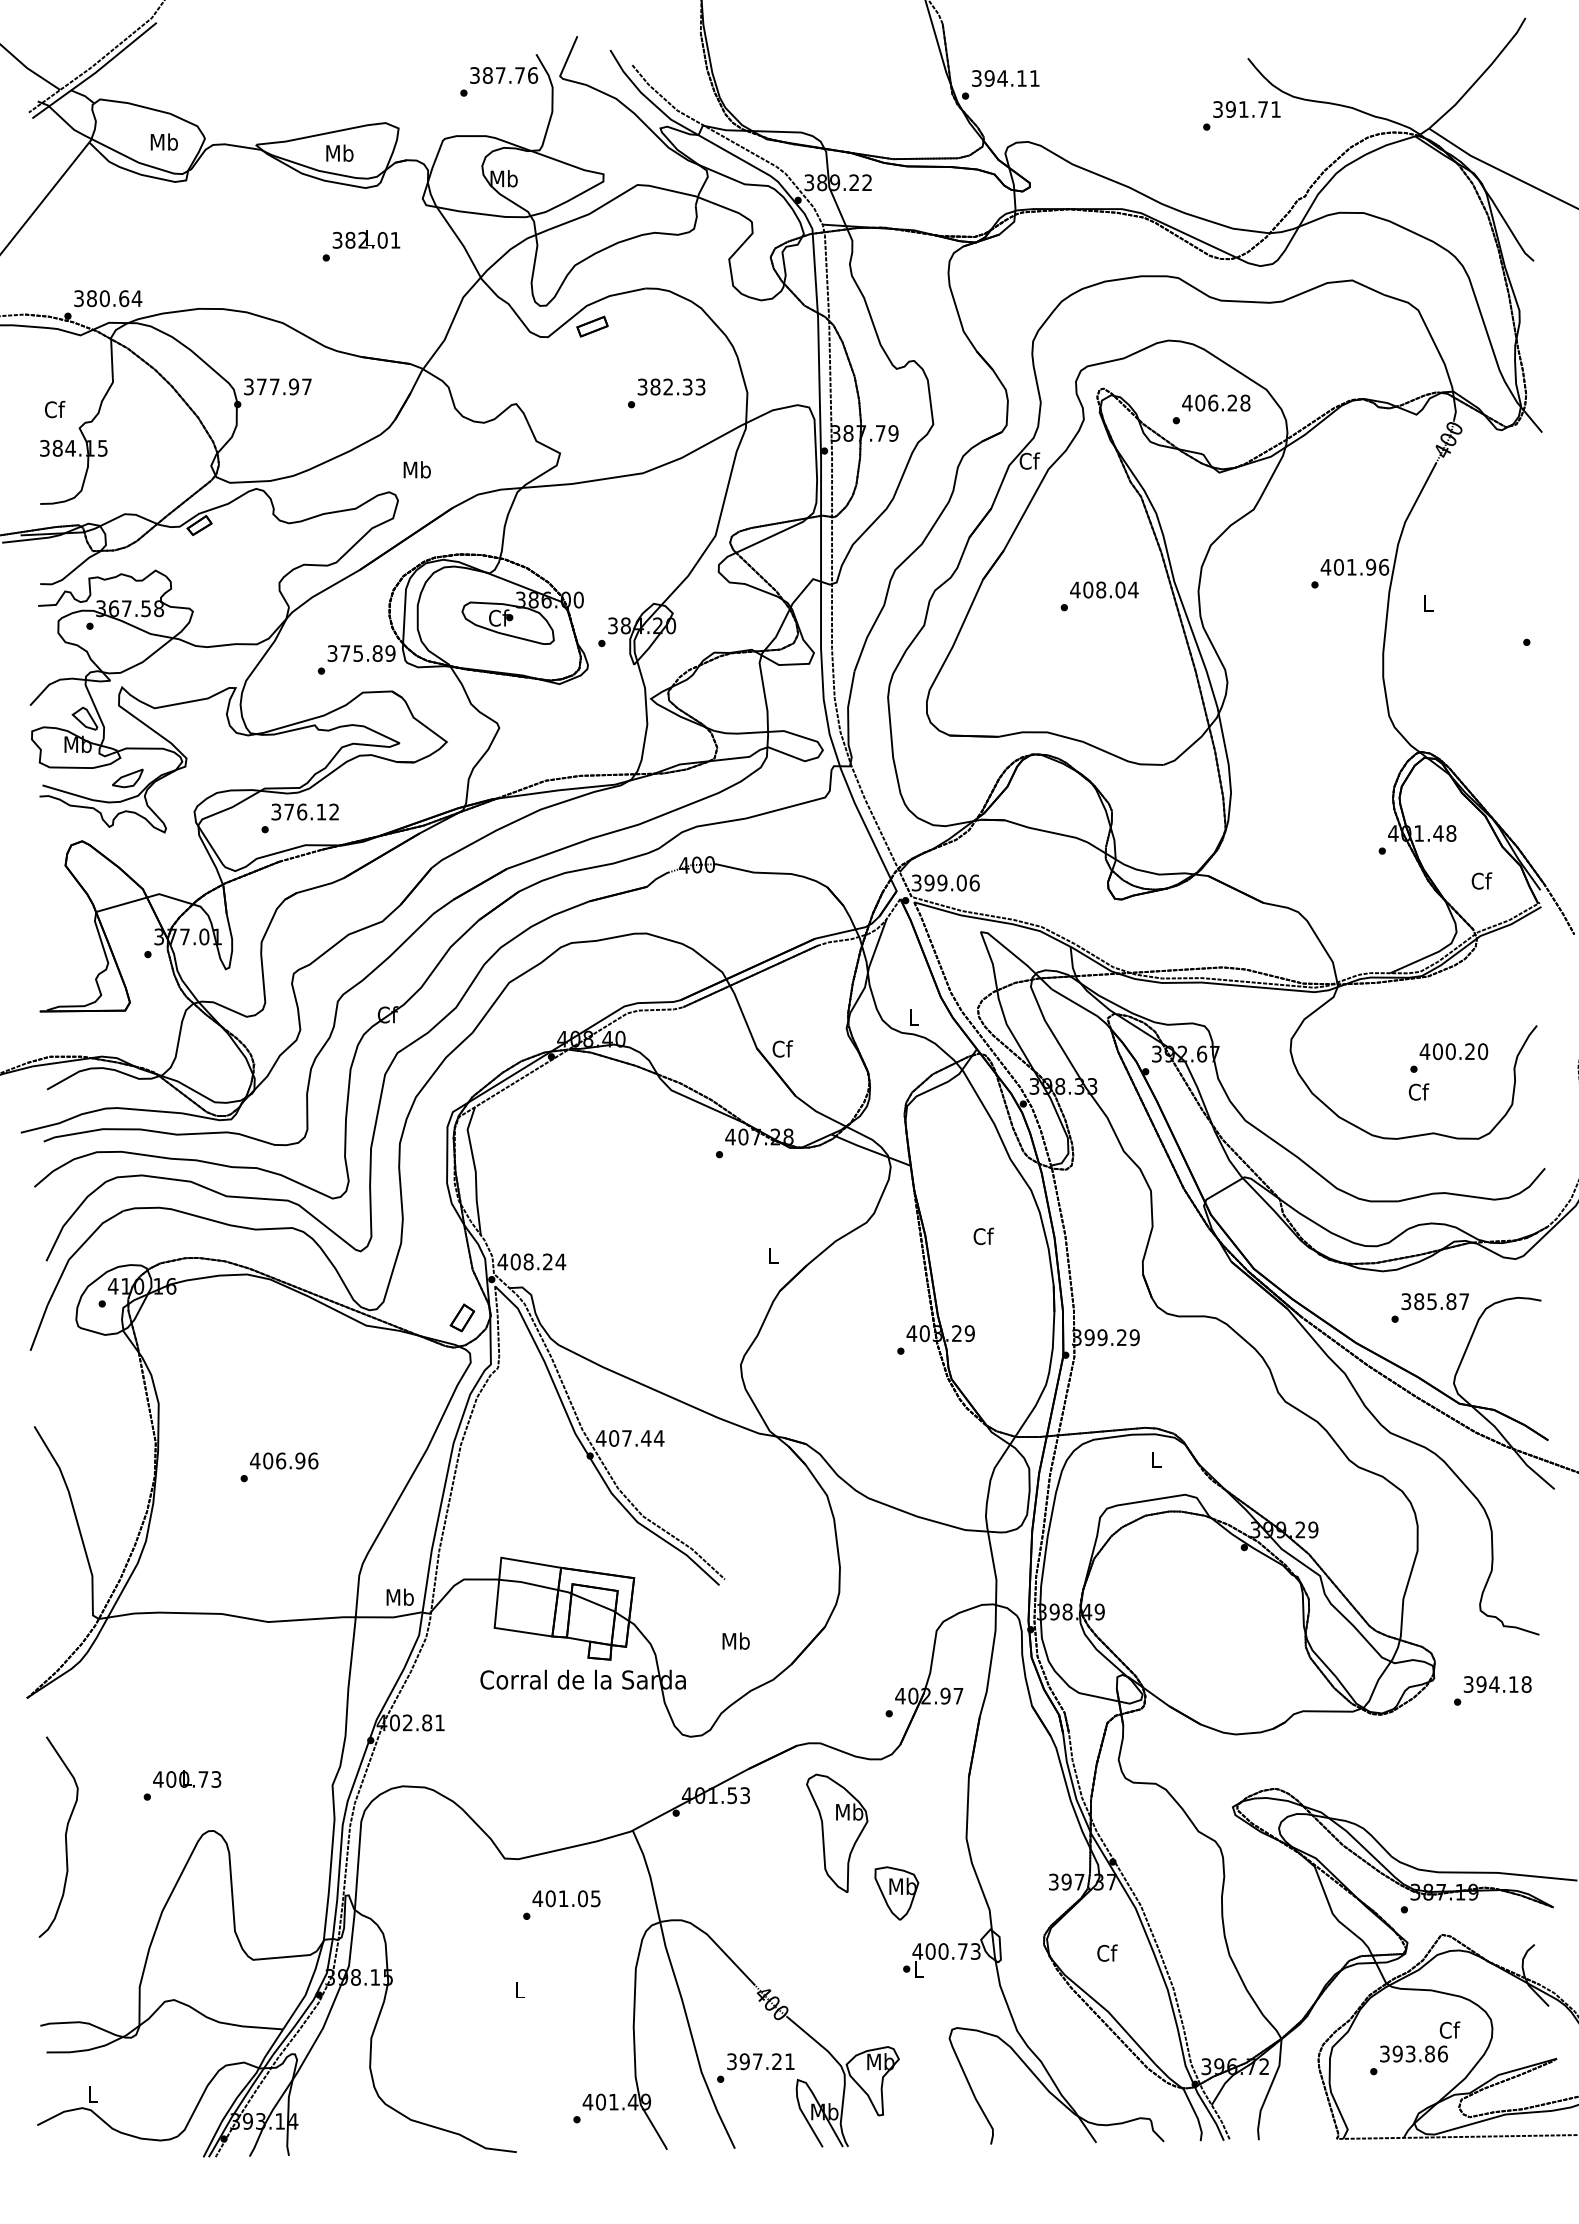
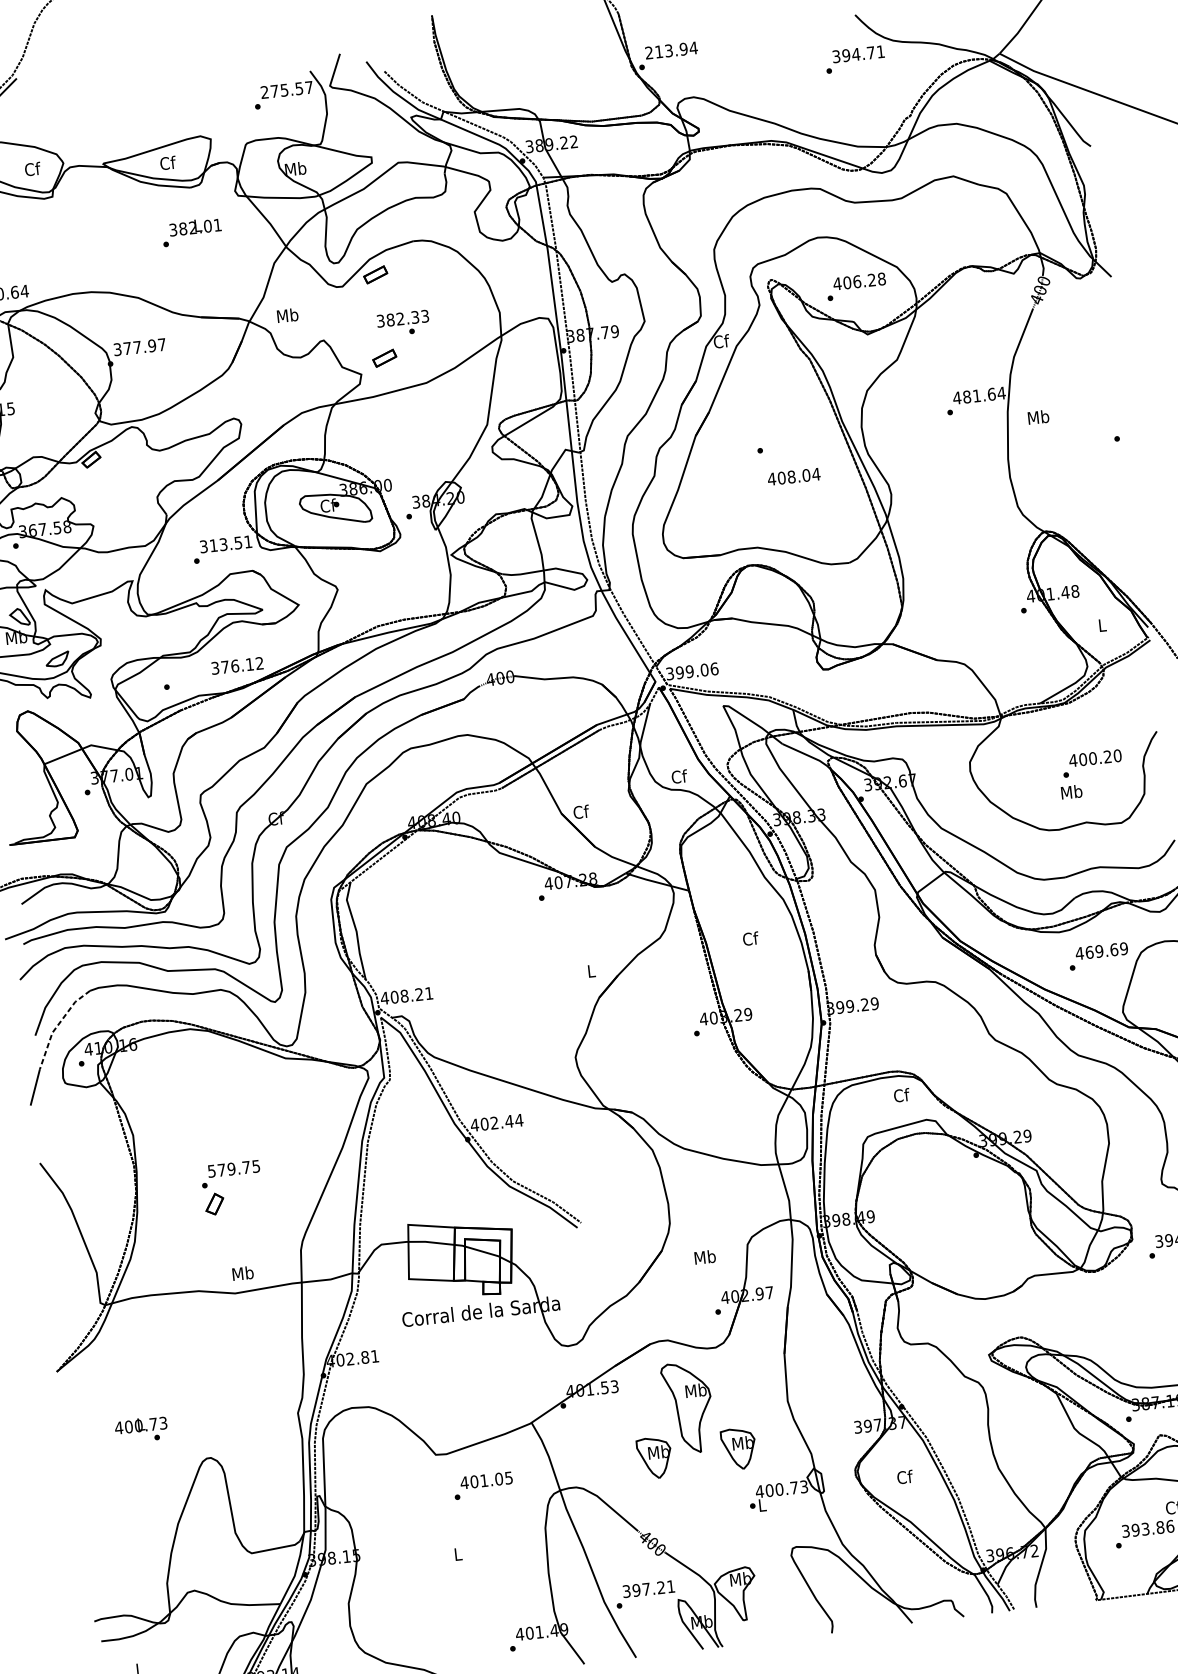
text: (504, 75) -> (287, 89), 387.76 -> 275.57
text: (1006, 78) -> (671, 50), 394.11 -> 213.94
text: (1243, 109) -> (855, 54), 391.71 -> 394.71
text: (163, 141) -> (31, 168), Mb -> Cf
text: (339, 152) -> (167, 162), Mb -> Cf
text: (671, 386) -> (402, 318), moved
part: (592, 435) -> (384, 358), added
text: (416, 469) -> (287, 315), moved
text: (1361, 566) -> (984, 394), 401.96 -> 481.64
text: (1104, 589) -> (794, 476), moved
text: (1428, 603) -> (1038, 417), L -> Mb
text: (367, 653) -> (230, 543), 375.89 -> 313.51
text: (304, 811) -> (236, 665), moved
text: (1481, 880) -> (1102, 624), Cf -> L
text: (914, 1016) -> (679, 776), L -> Cf
text: (1418, 1091) -> (1071, 791), Cf -> Mb
line: (77, 1251) -> (58, 1025), solid -> dashed
text: (560, 1261) -> (428, 993), 408.24 -> 408.21
text: (1435, 1301) -> (1102, 951), 385.87 -> 469.69
part: (462, 1317) -> (214, 1203), moved
text: (626, 1438) -> (494, 1123), 407.44 -> 402.44
text: (1156, 1459) -> (901, 1095), L -> Cf
text: (283, 1460) -> (233, 1168), 406.96 -> 579.75
text: (399, 1596) -> (242, 1272), moved
text: (735, 1640) -> (704, 1256), moved
text: (187, 1778) -> (141, 1424), moved
curve: (65, 1836) -> (97, 1474), removed
part: (786, 1893) -> (654, 1458), added

